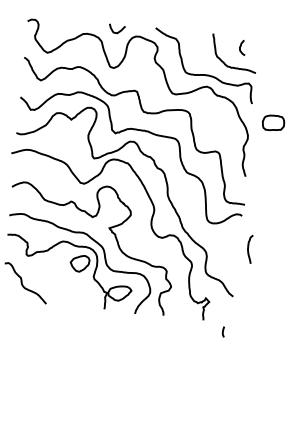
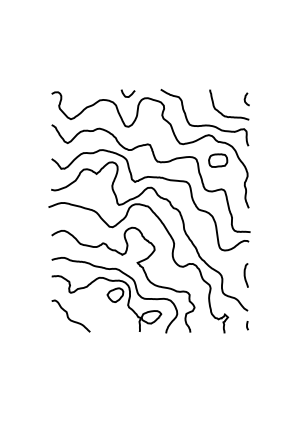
curve: (240, 47) -> (245, 99), moved
part: (273, 122) -> (218, 160), moved
curve: (248, 249) -> (245, 275), moved
curve: (223, 331) -> (247, 325), moved

